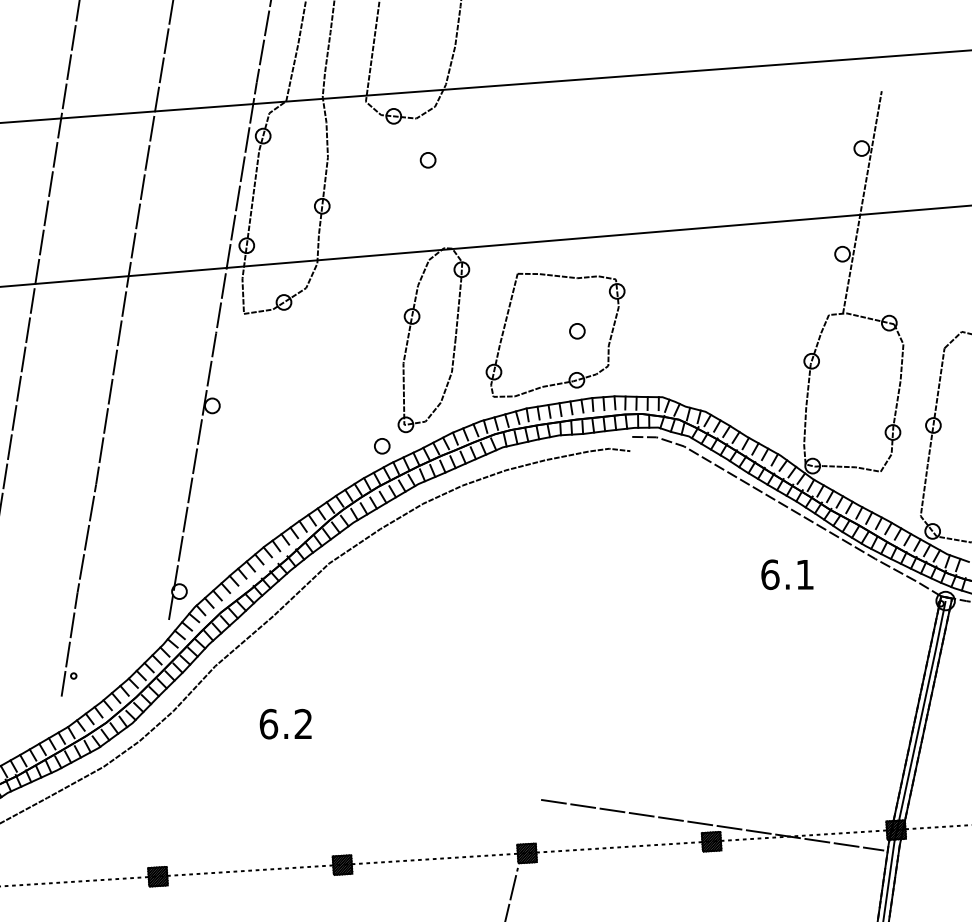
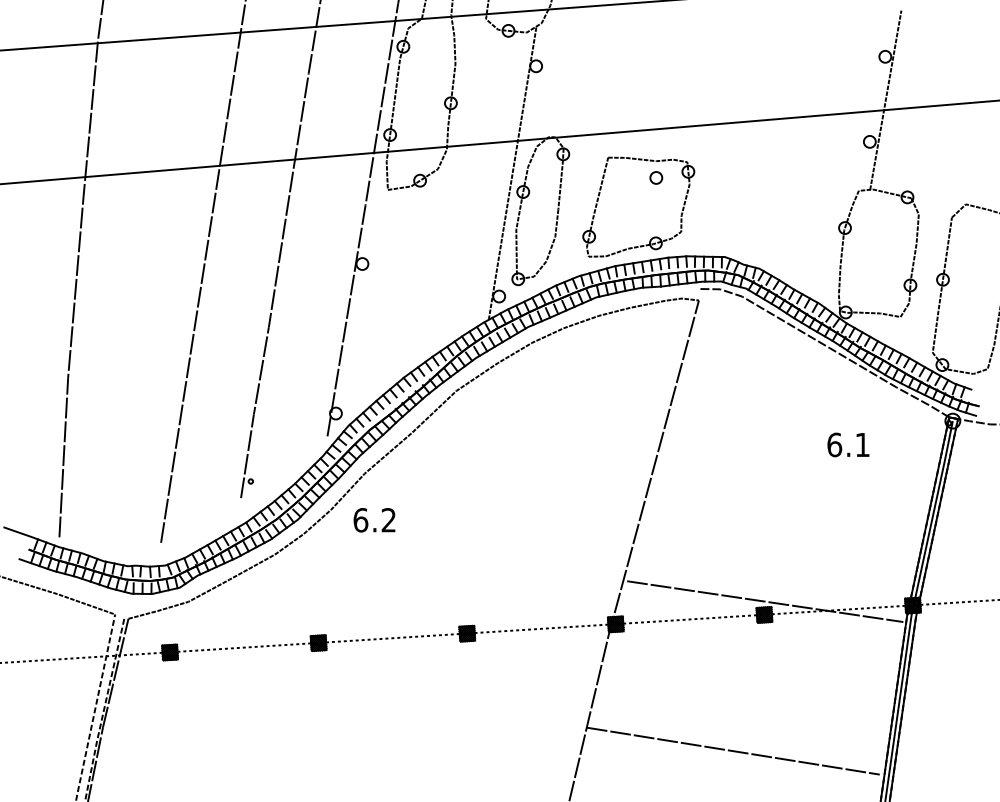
line: (398, 292) -> (512, 172), added
part: (577, 330) -> (656, 177), moved
text: (787, 574) -> (848, 444), moved
line: (573, 659) -> (653, 468), added
text: (285, 724) -> (374, 520), moved

